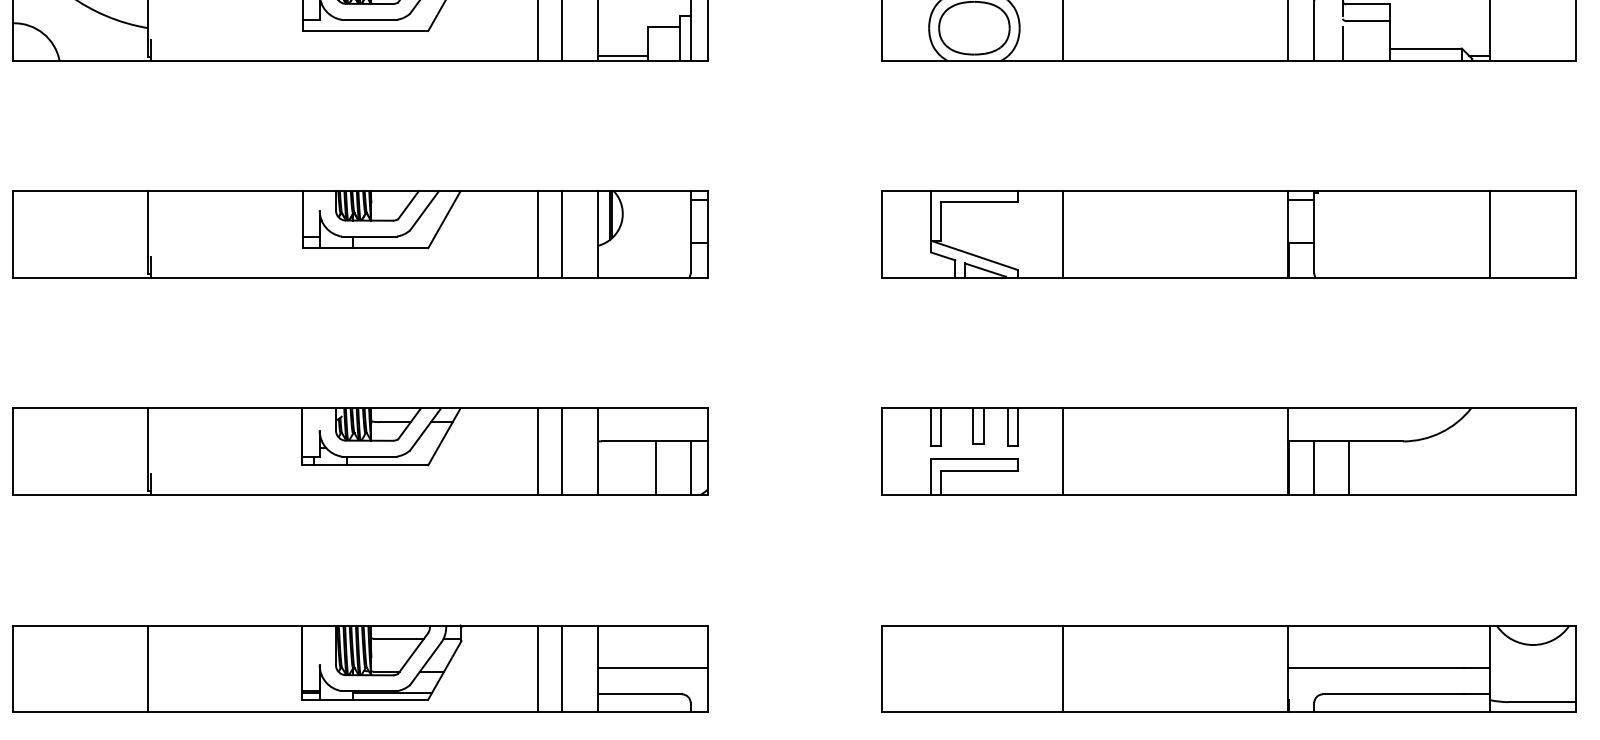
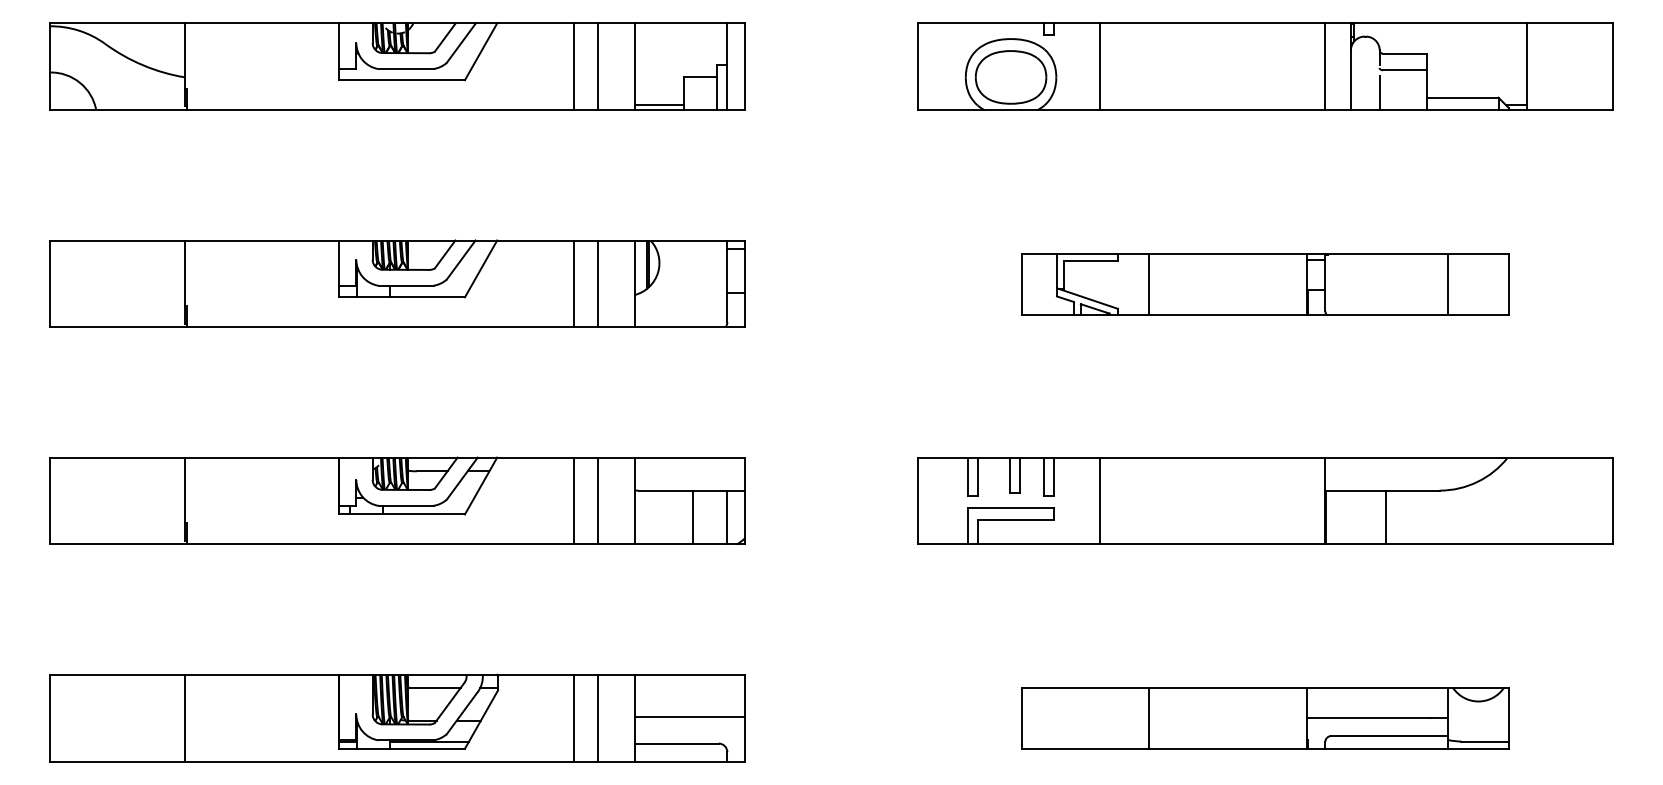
part: (1228, 235) -> (1265, 284), size x0.7
line: (1313, 468) -> (1350, 517), removed
part: (1228, 669) -> (1265, 718), size x0.7

